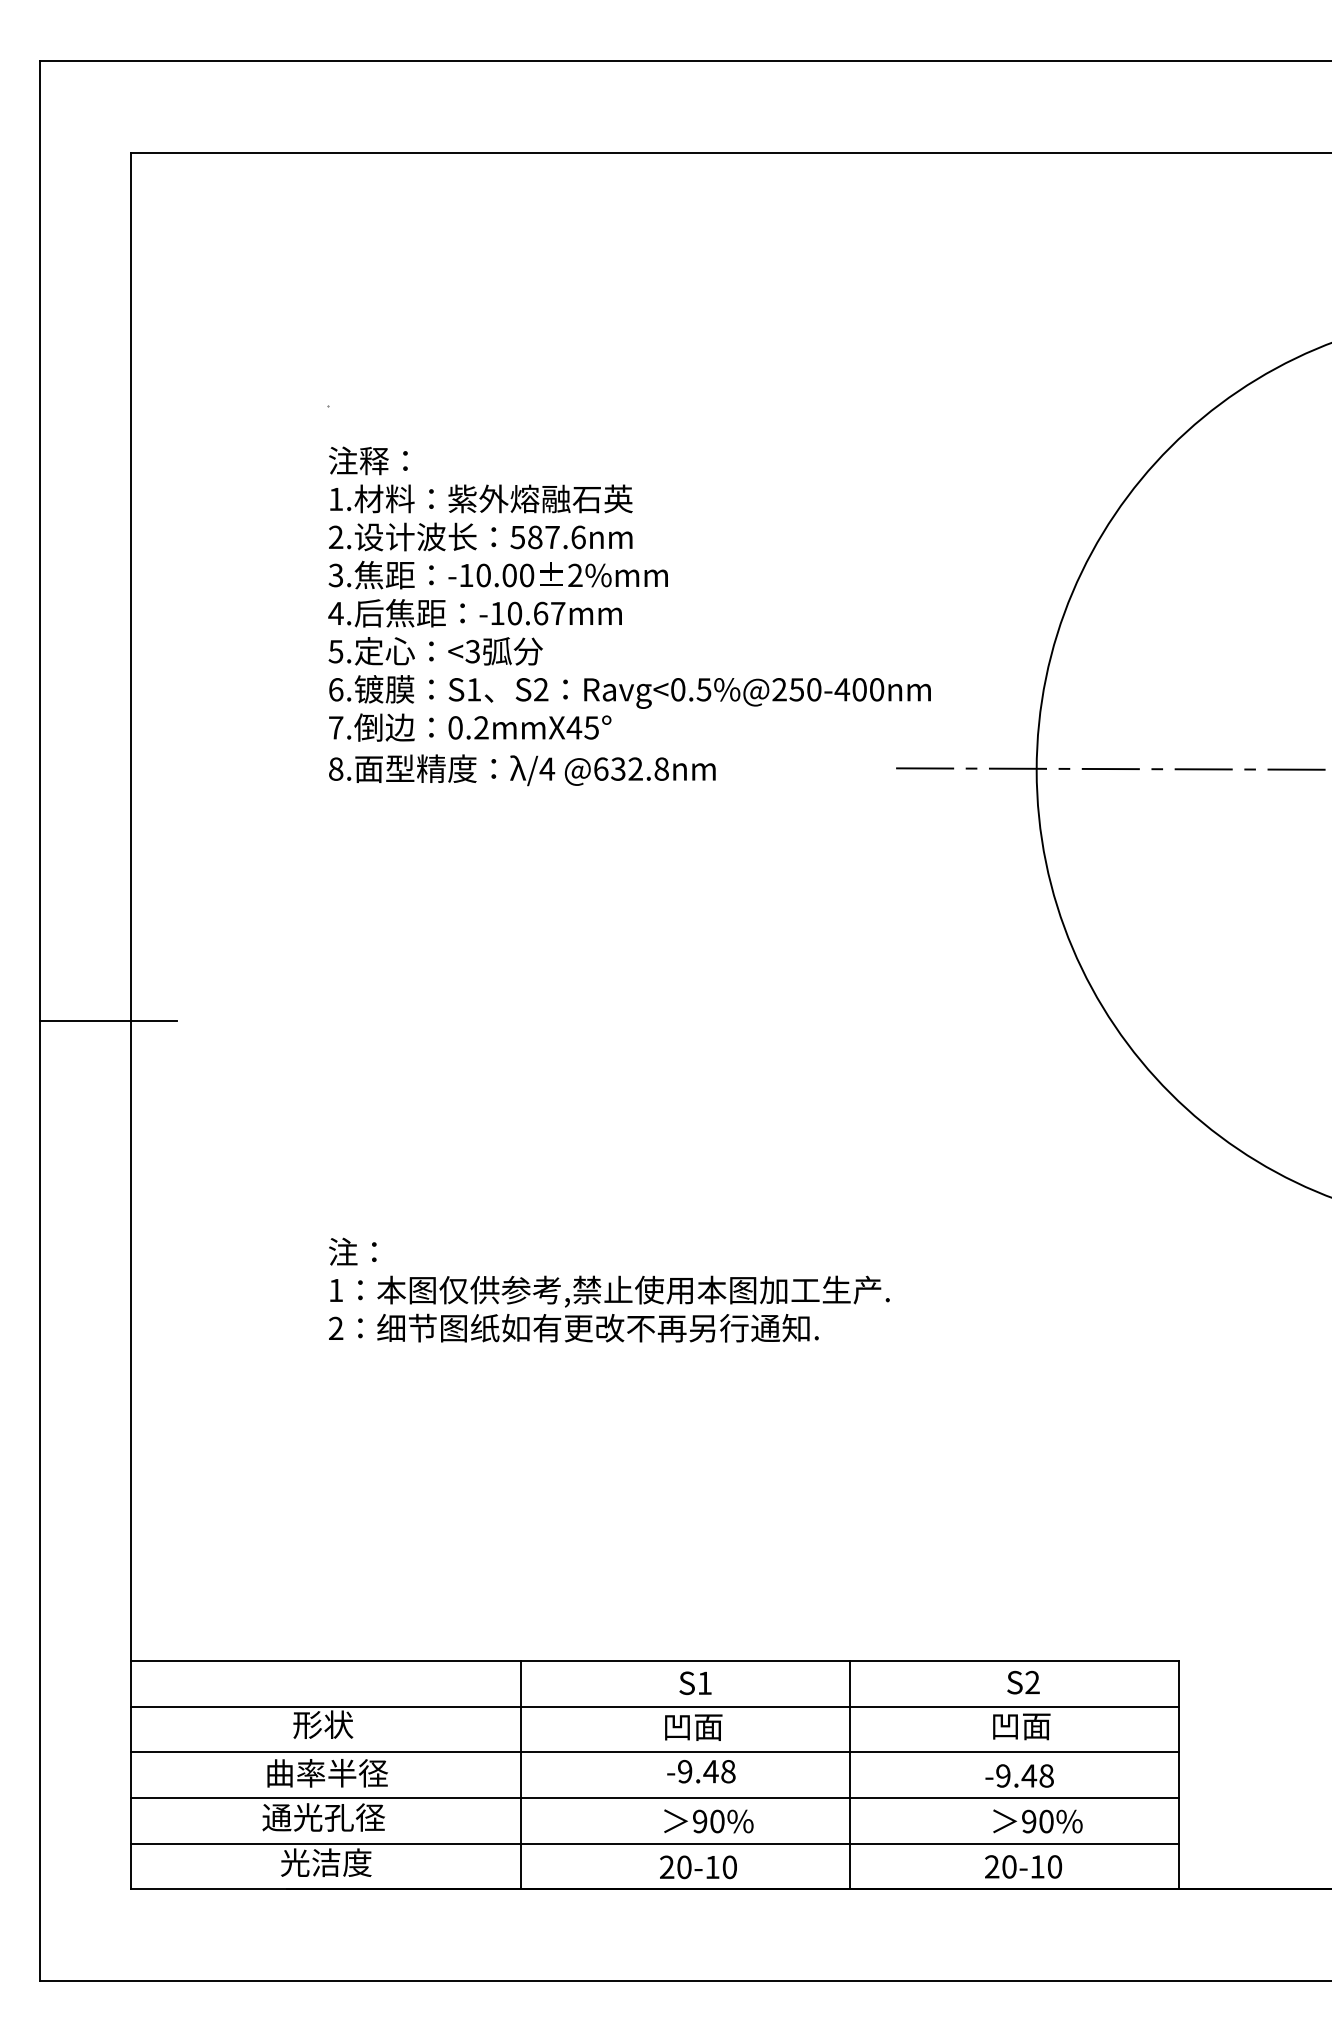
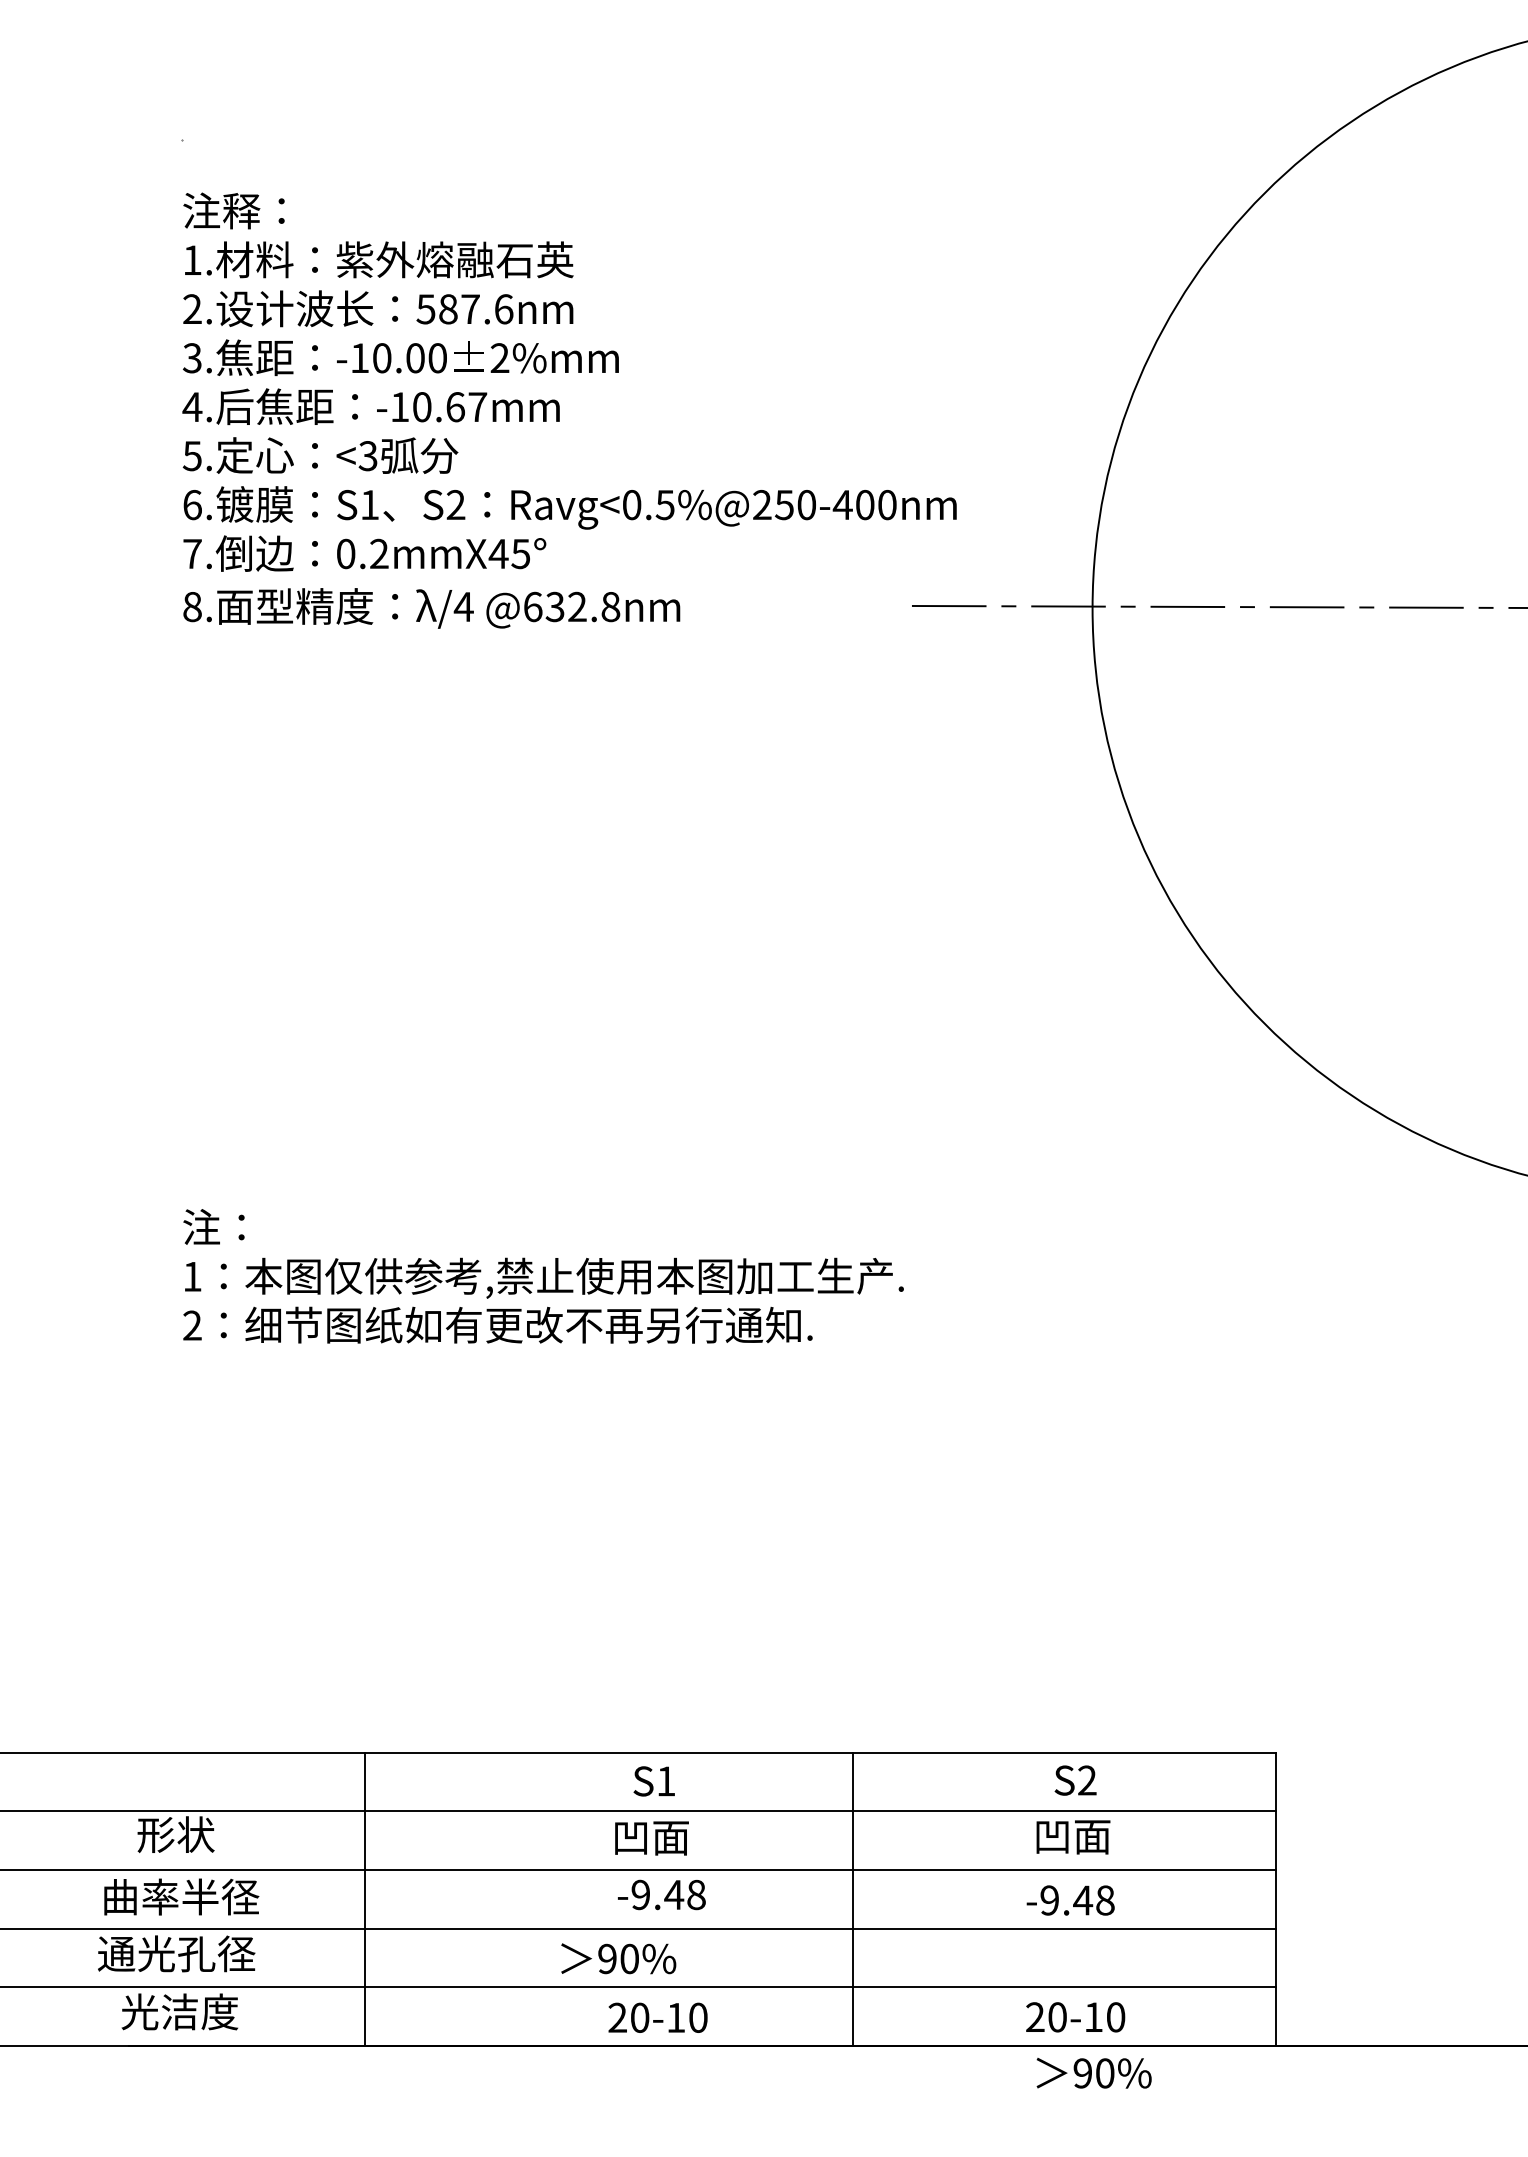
line: (521, 1774) -> (365, 1898), moved
text: (708, 1821) -> (618, 1958), moved
text: (1037, 1821) -> (1093, 2073), moved

